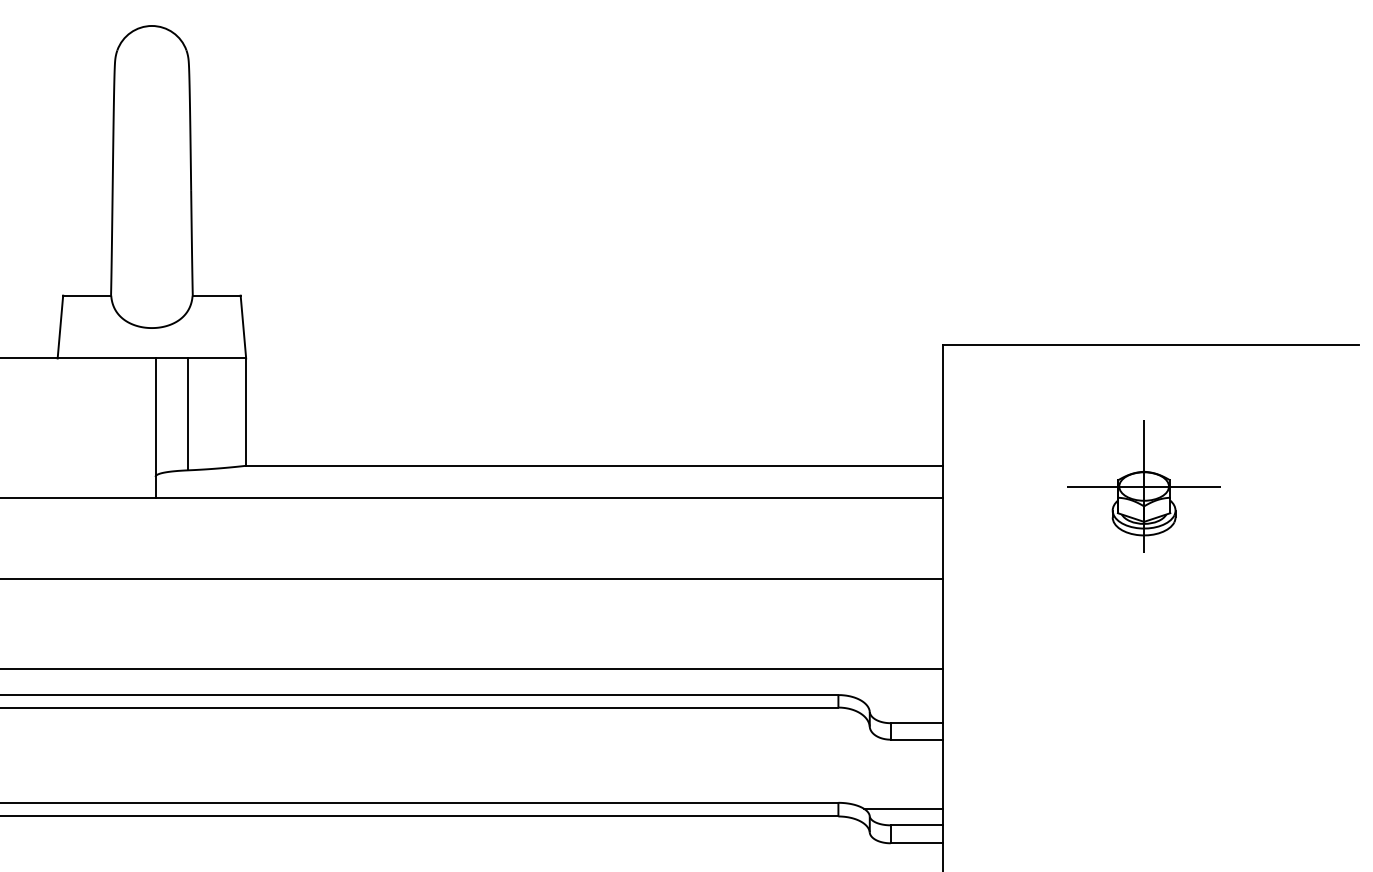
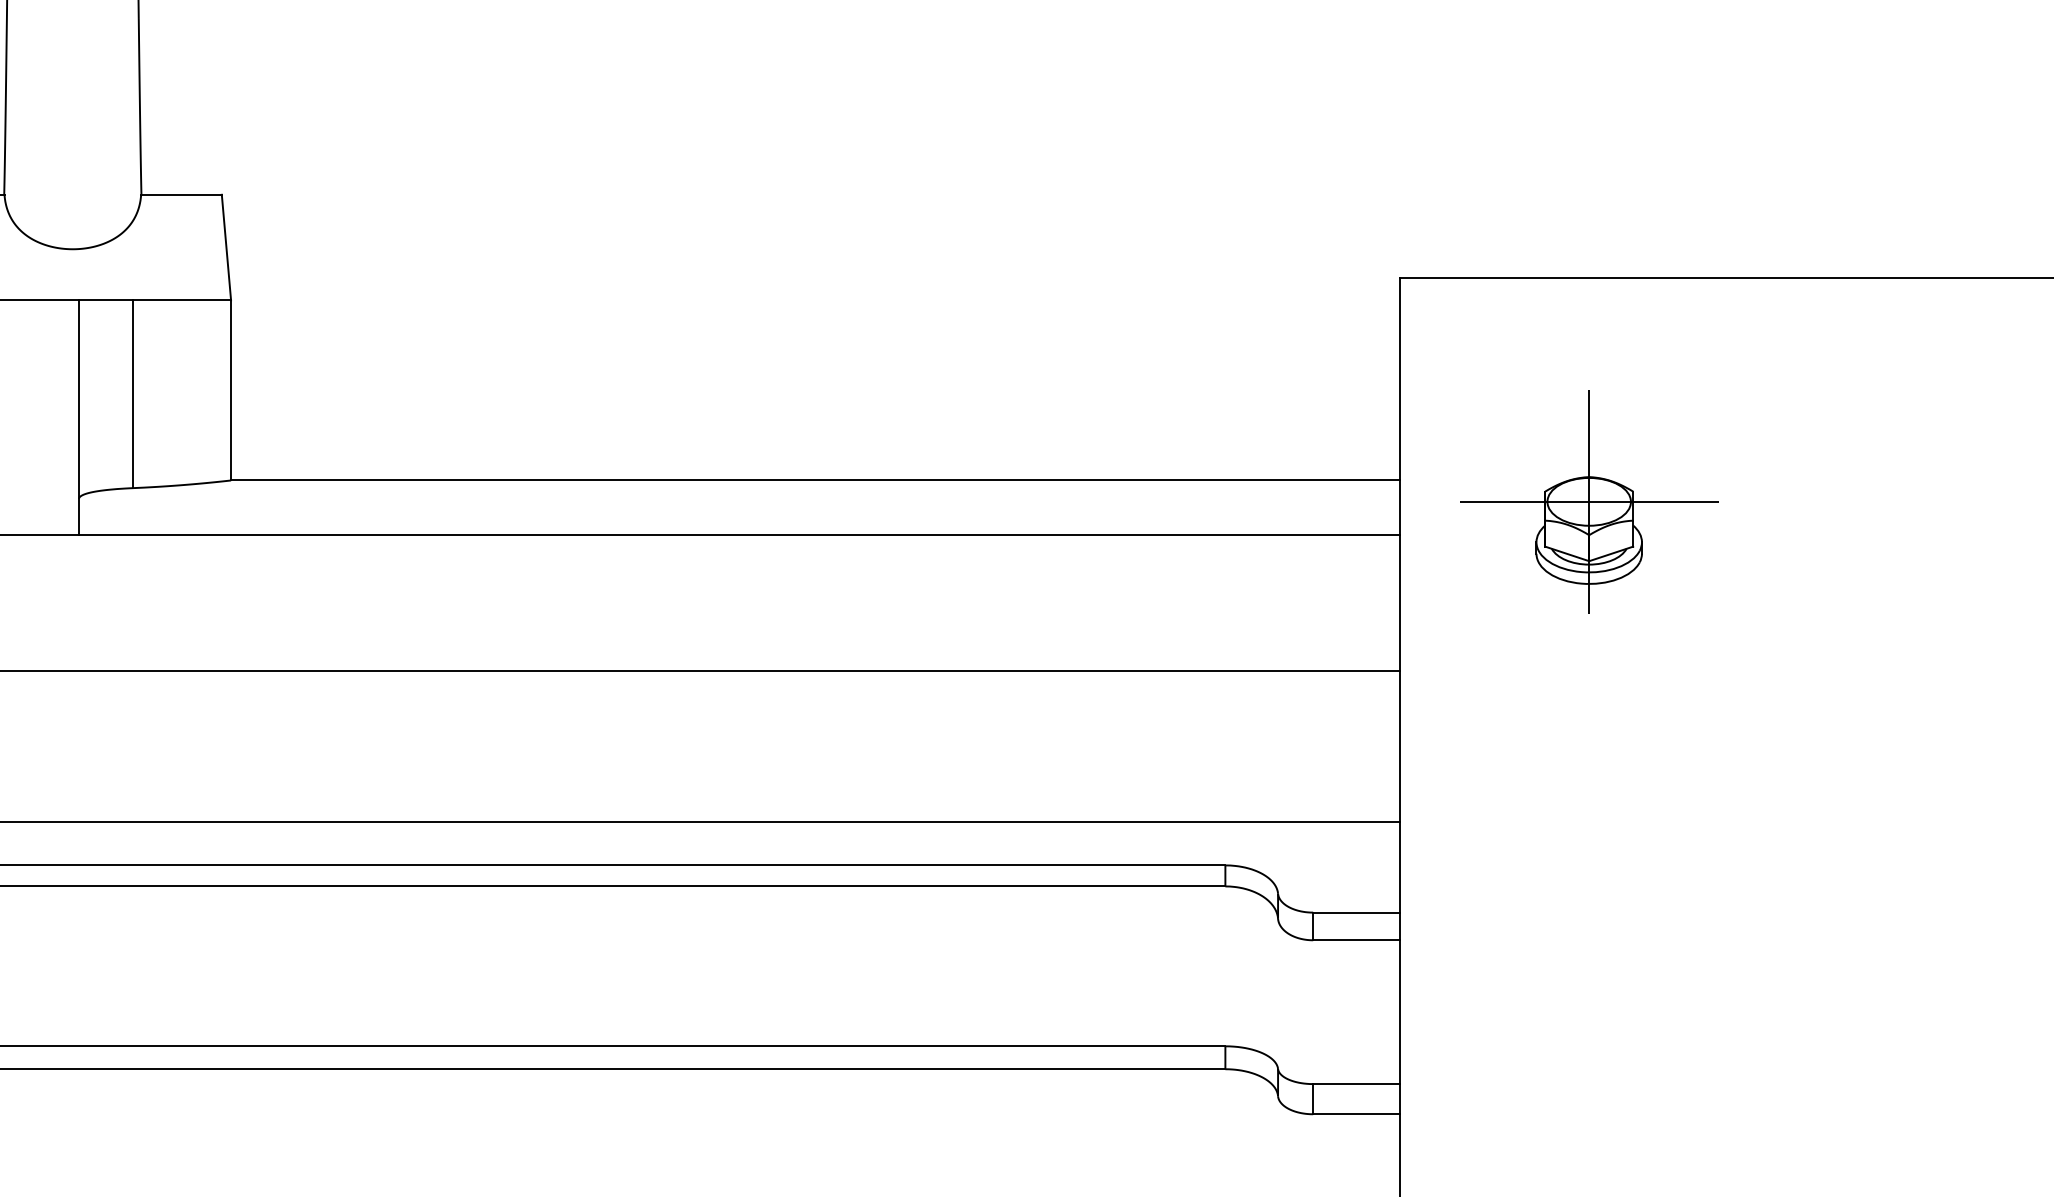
part: (1143, 486) -> (1588, 501), moved
line: (903, 808) -> (1334, 1055), removed

